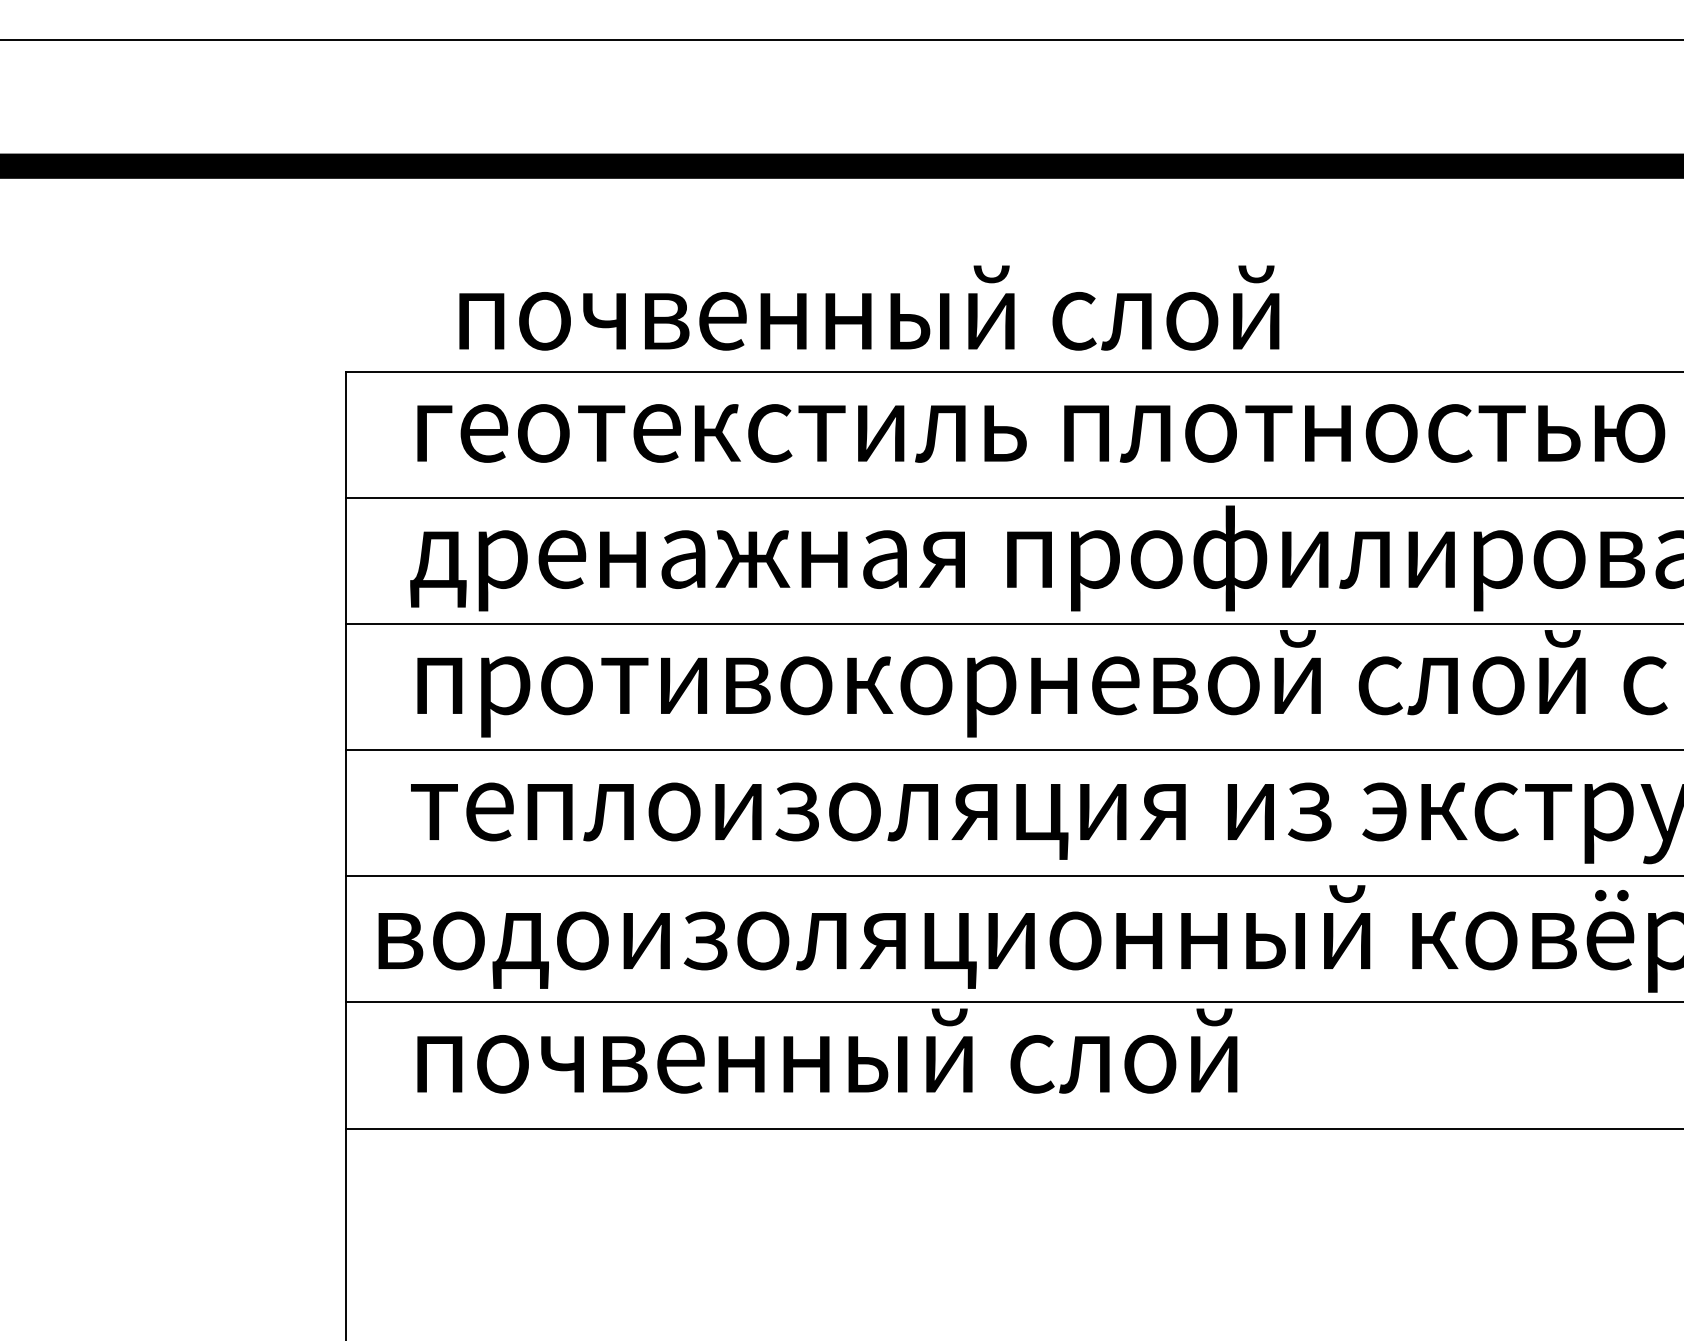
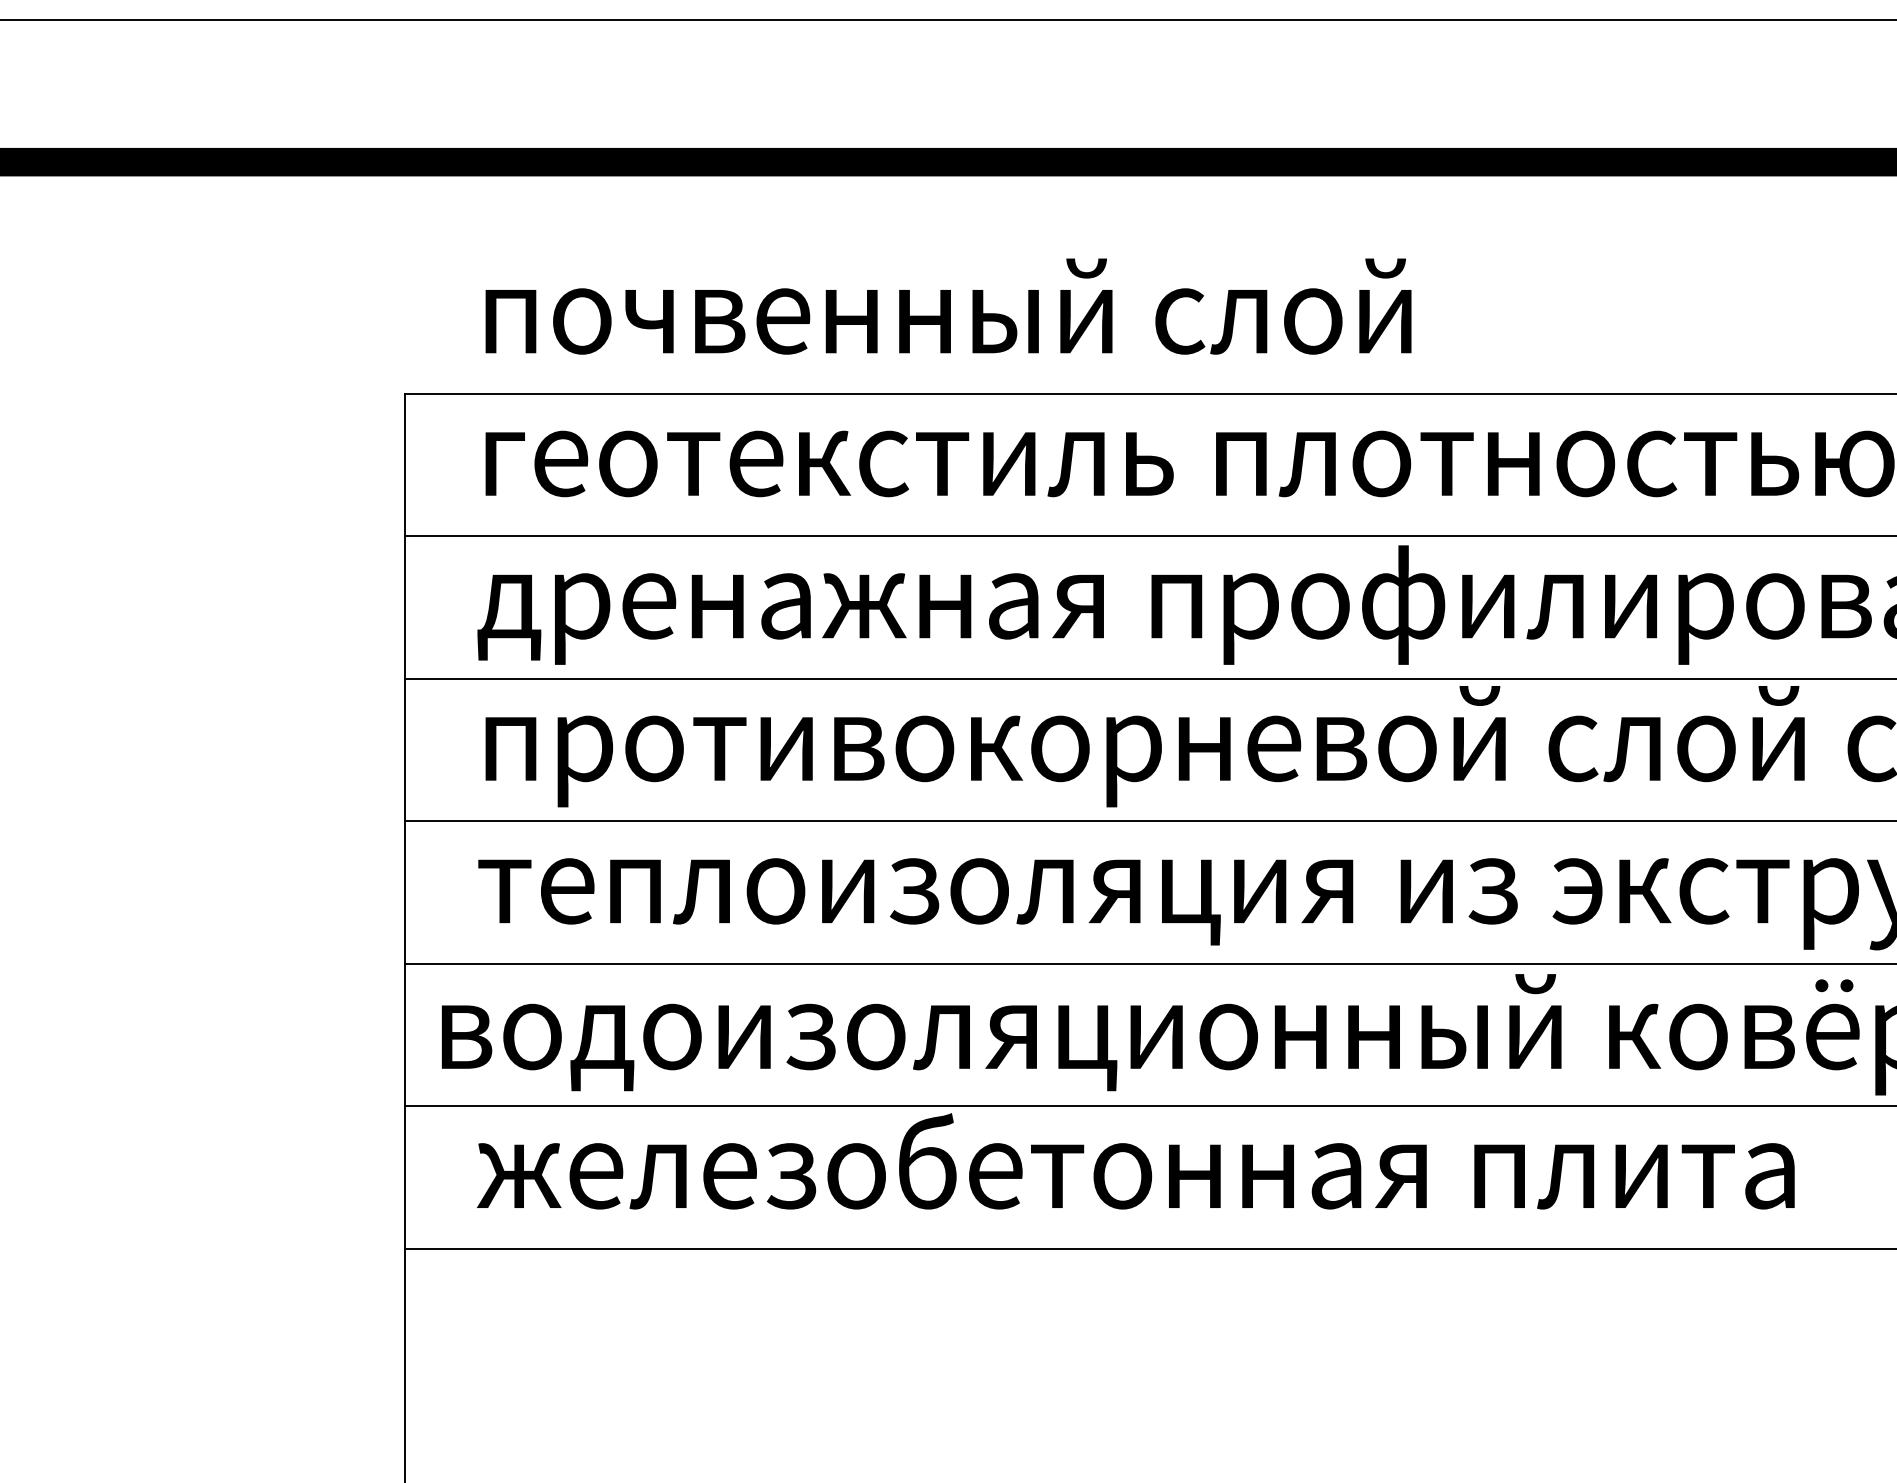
text: (869, 307) -> (948, 305), moved
text: (992, 1050) -> (1135, 1160), почвенный слой -> железобетонная плита

